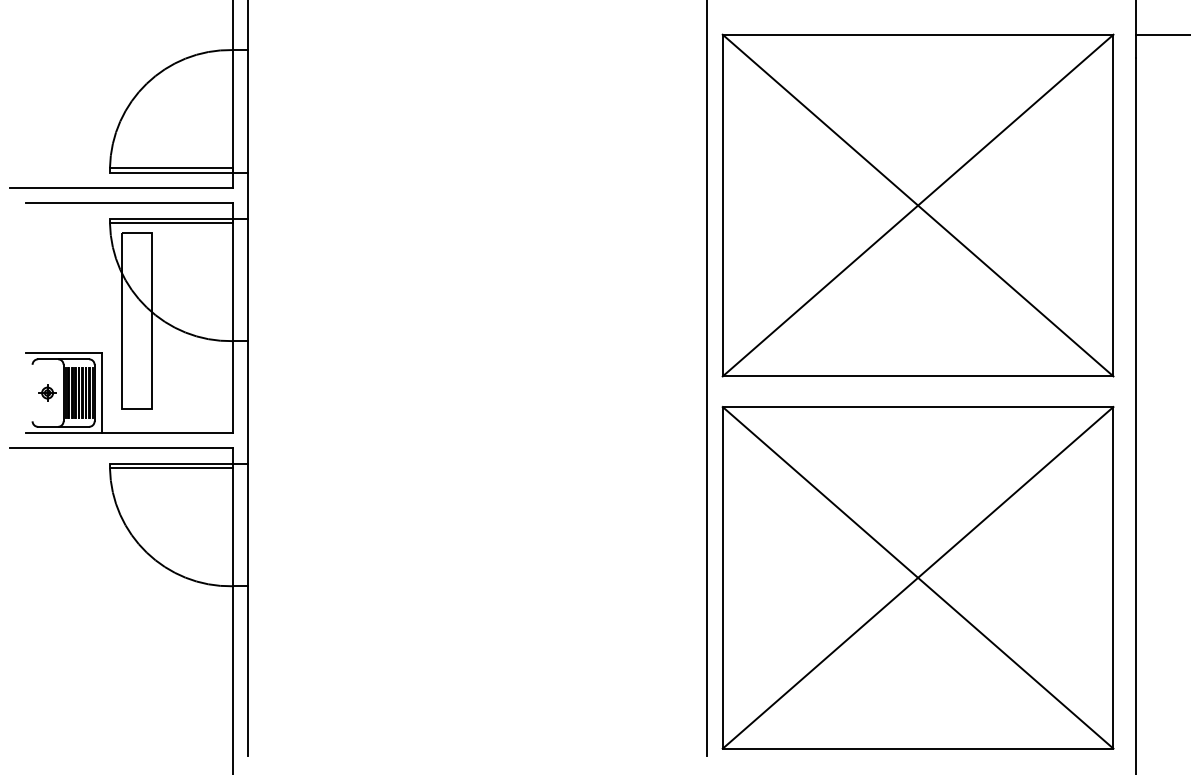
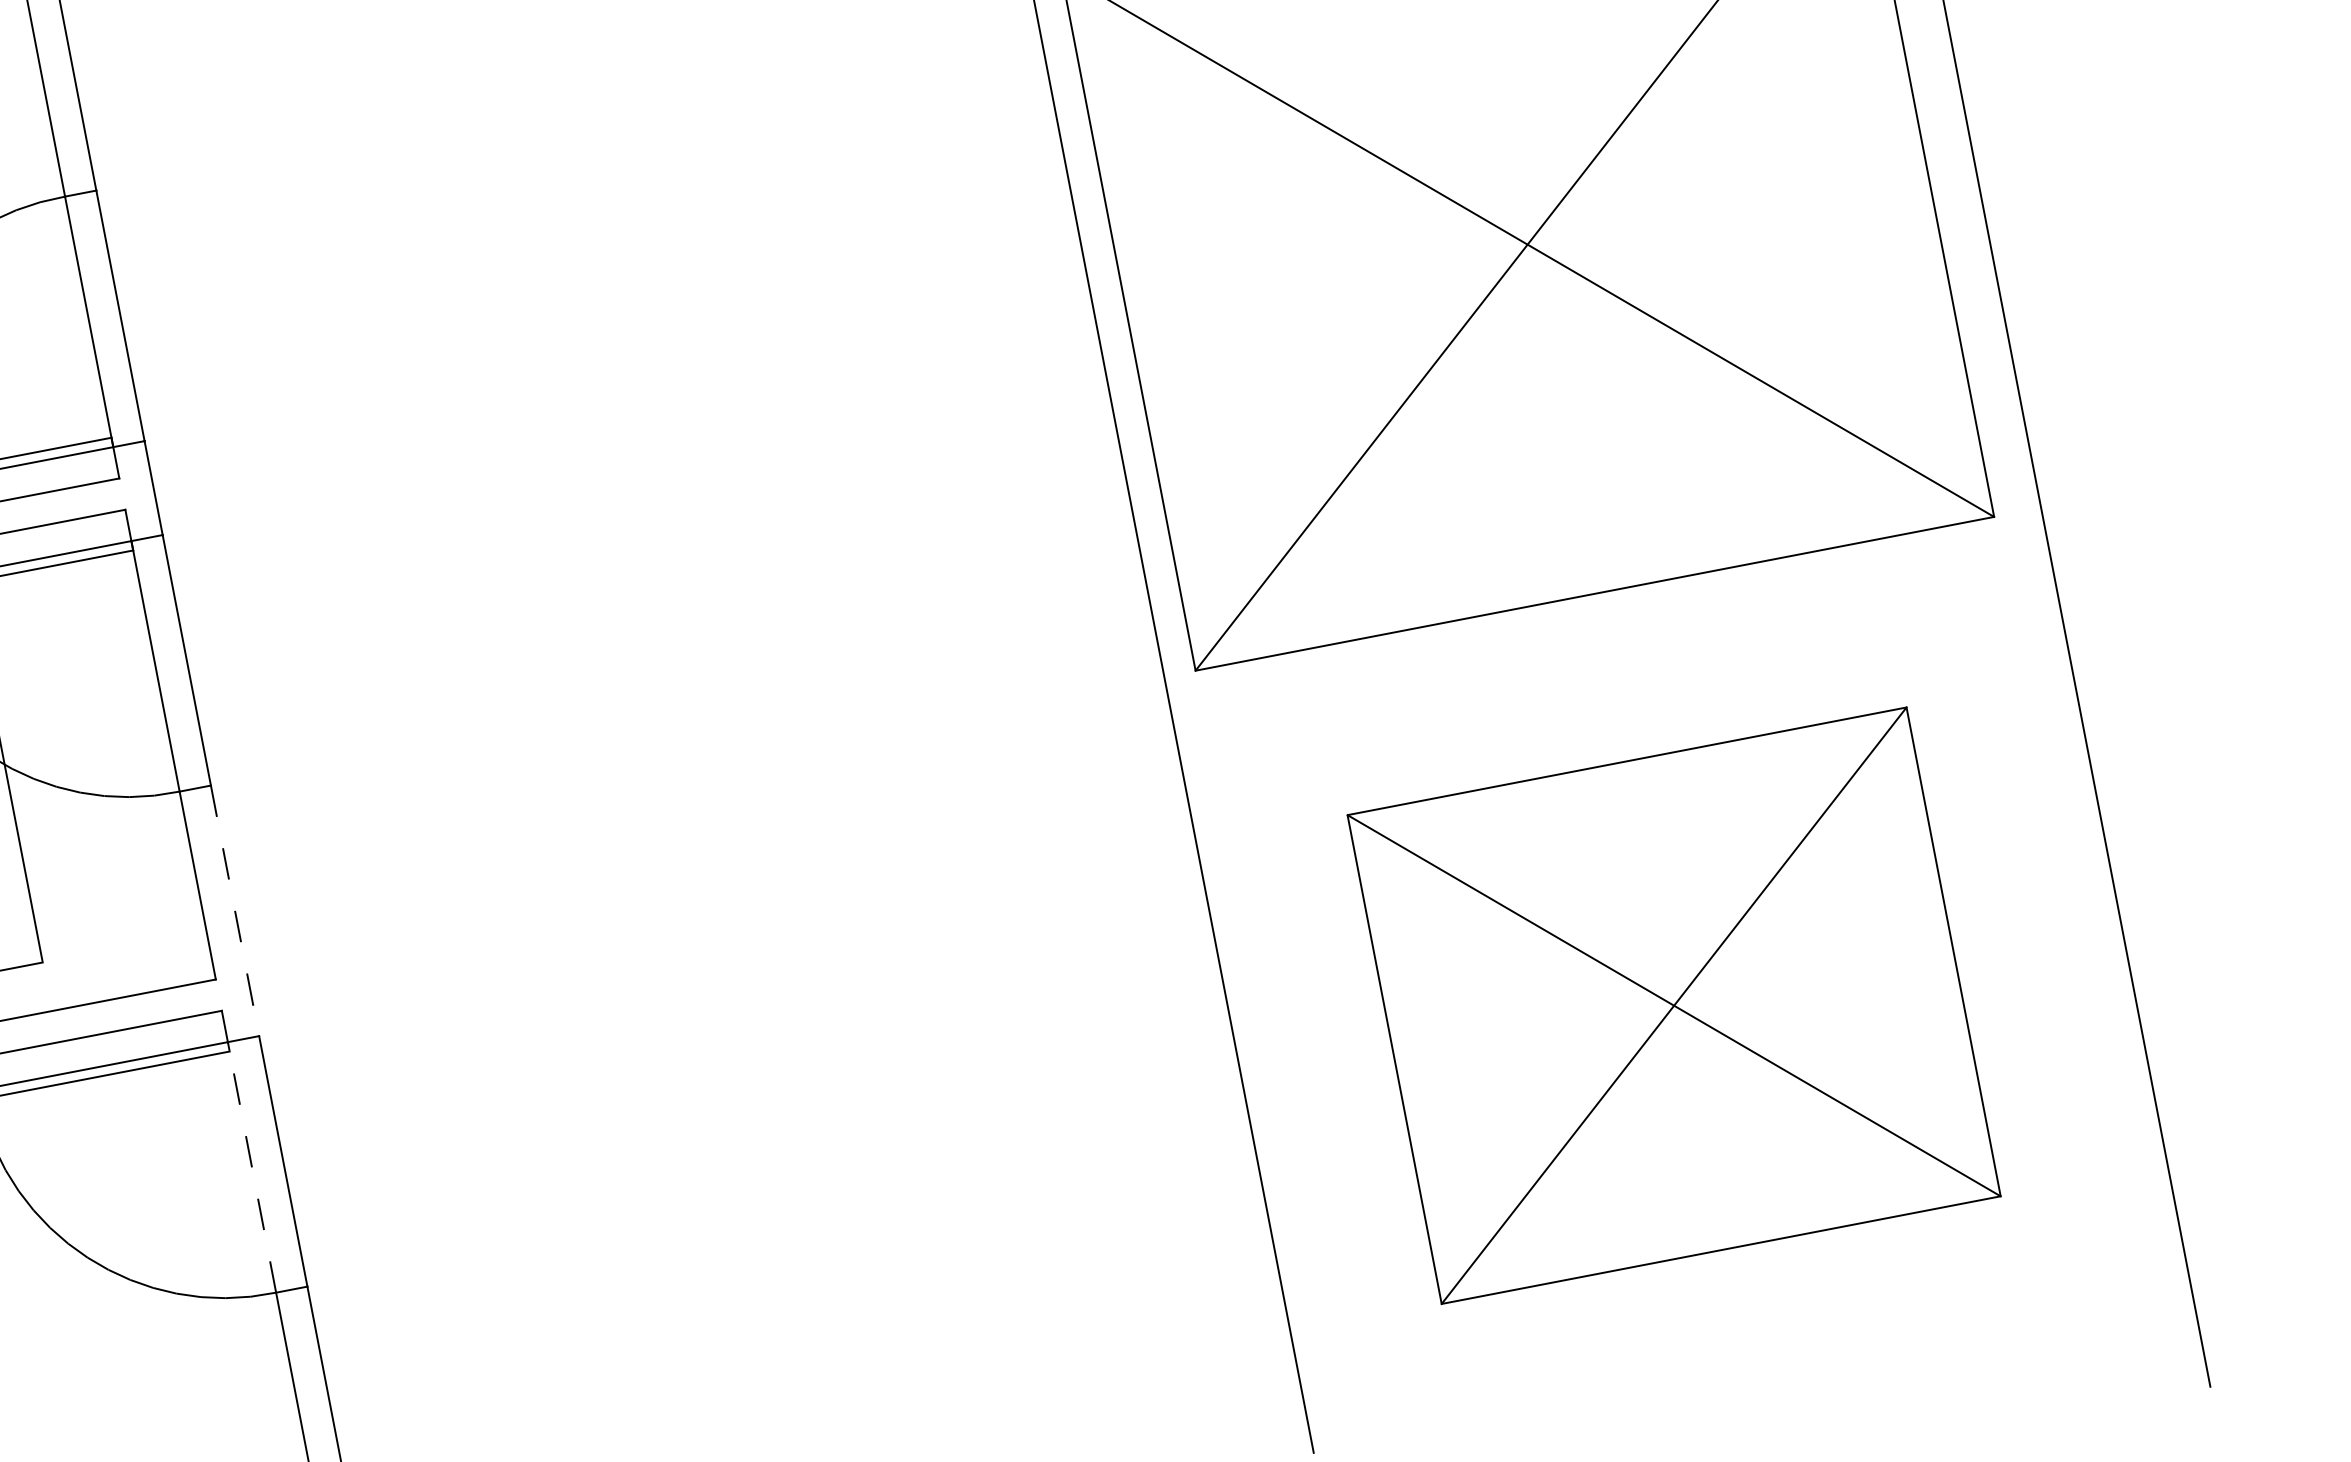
line: (247, 402) -> (234, 911), solid -> dashed
line: (232, 527) -> (252, 1172), solid -> dashed
part: (917, 577) -> (1672, 1005), size x0.7

